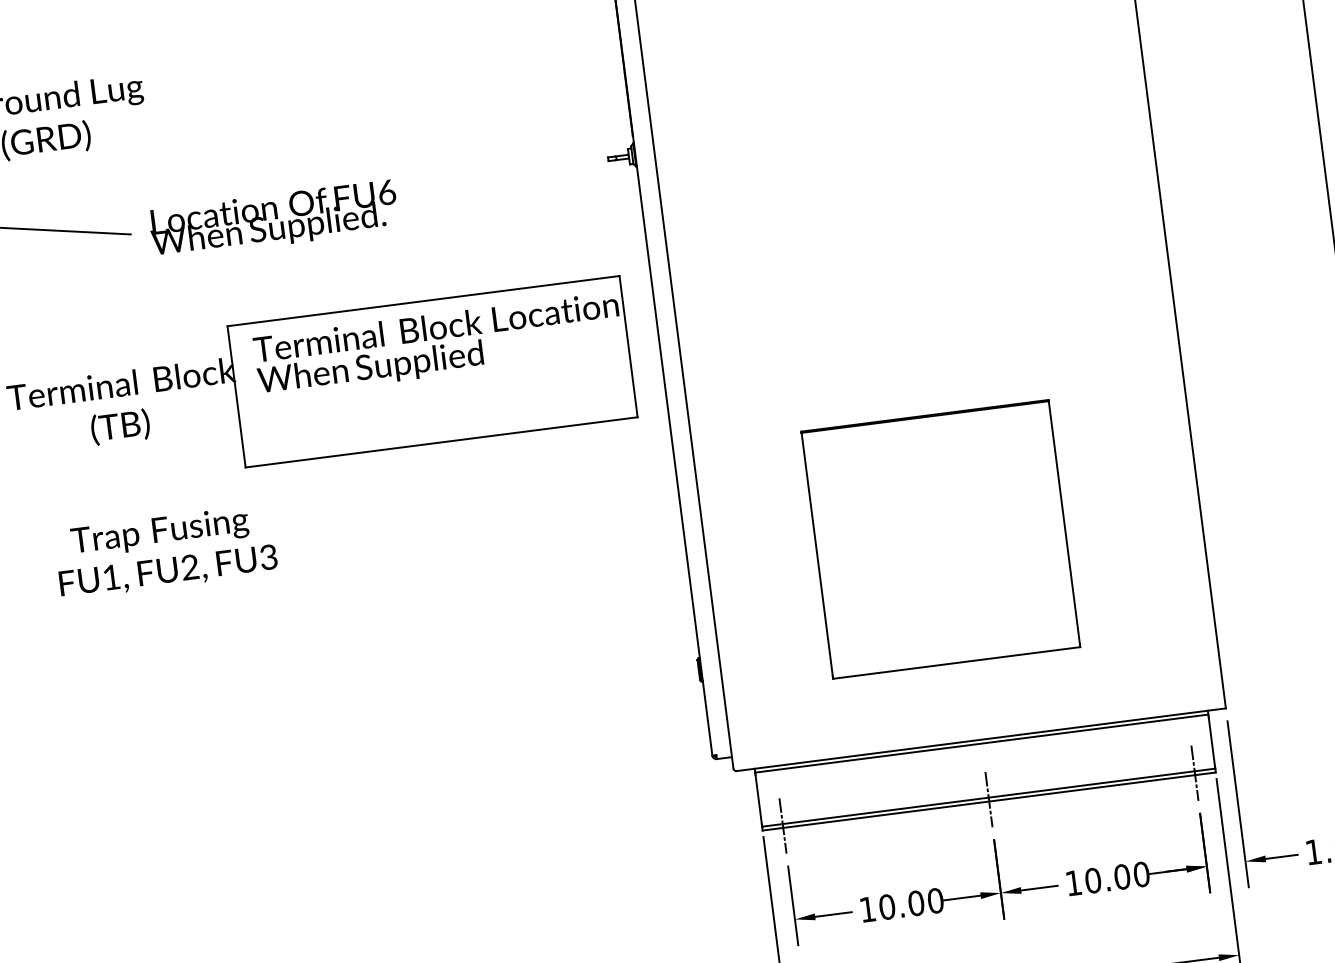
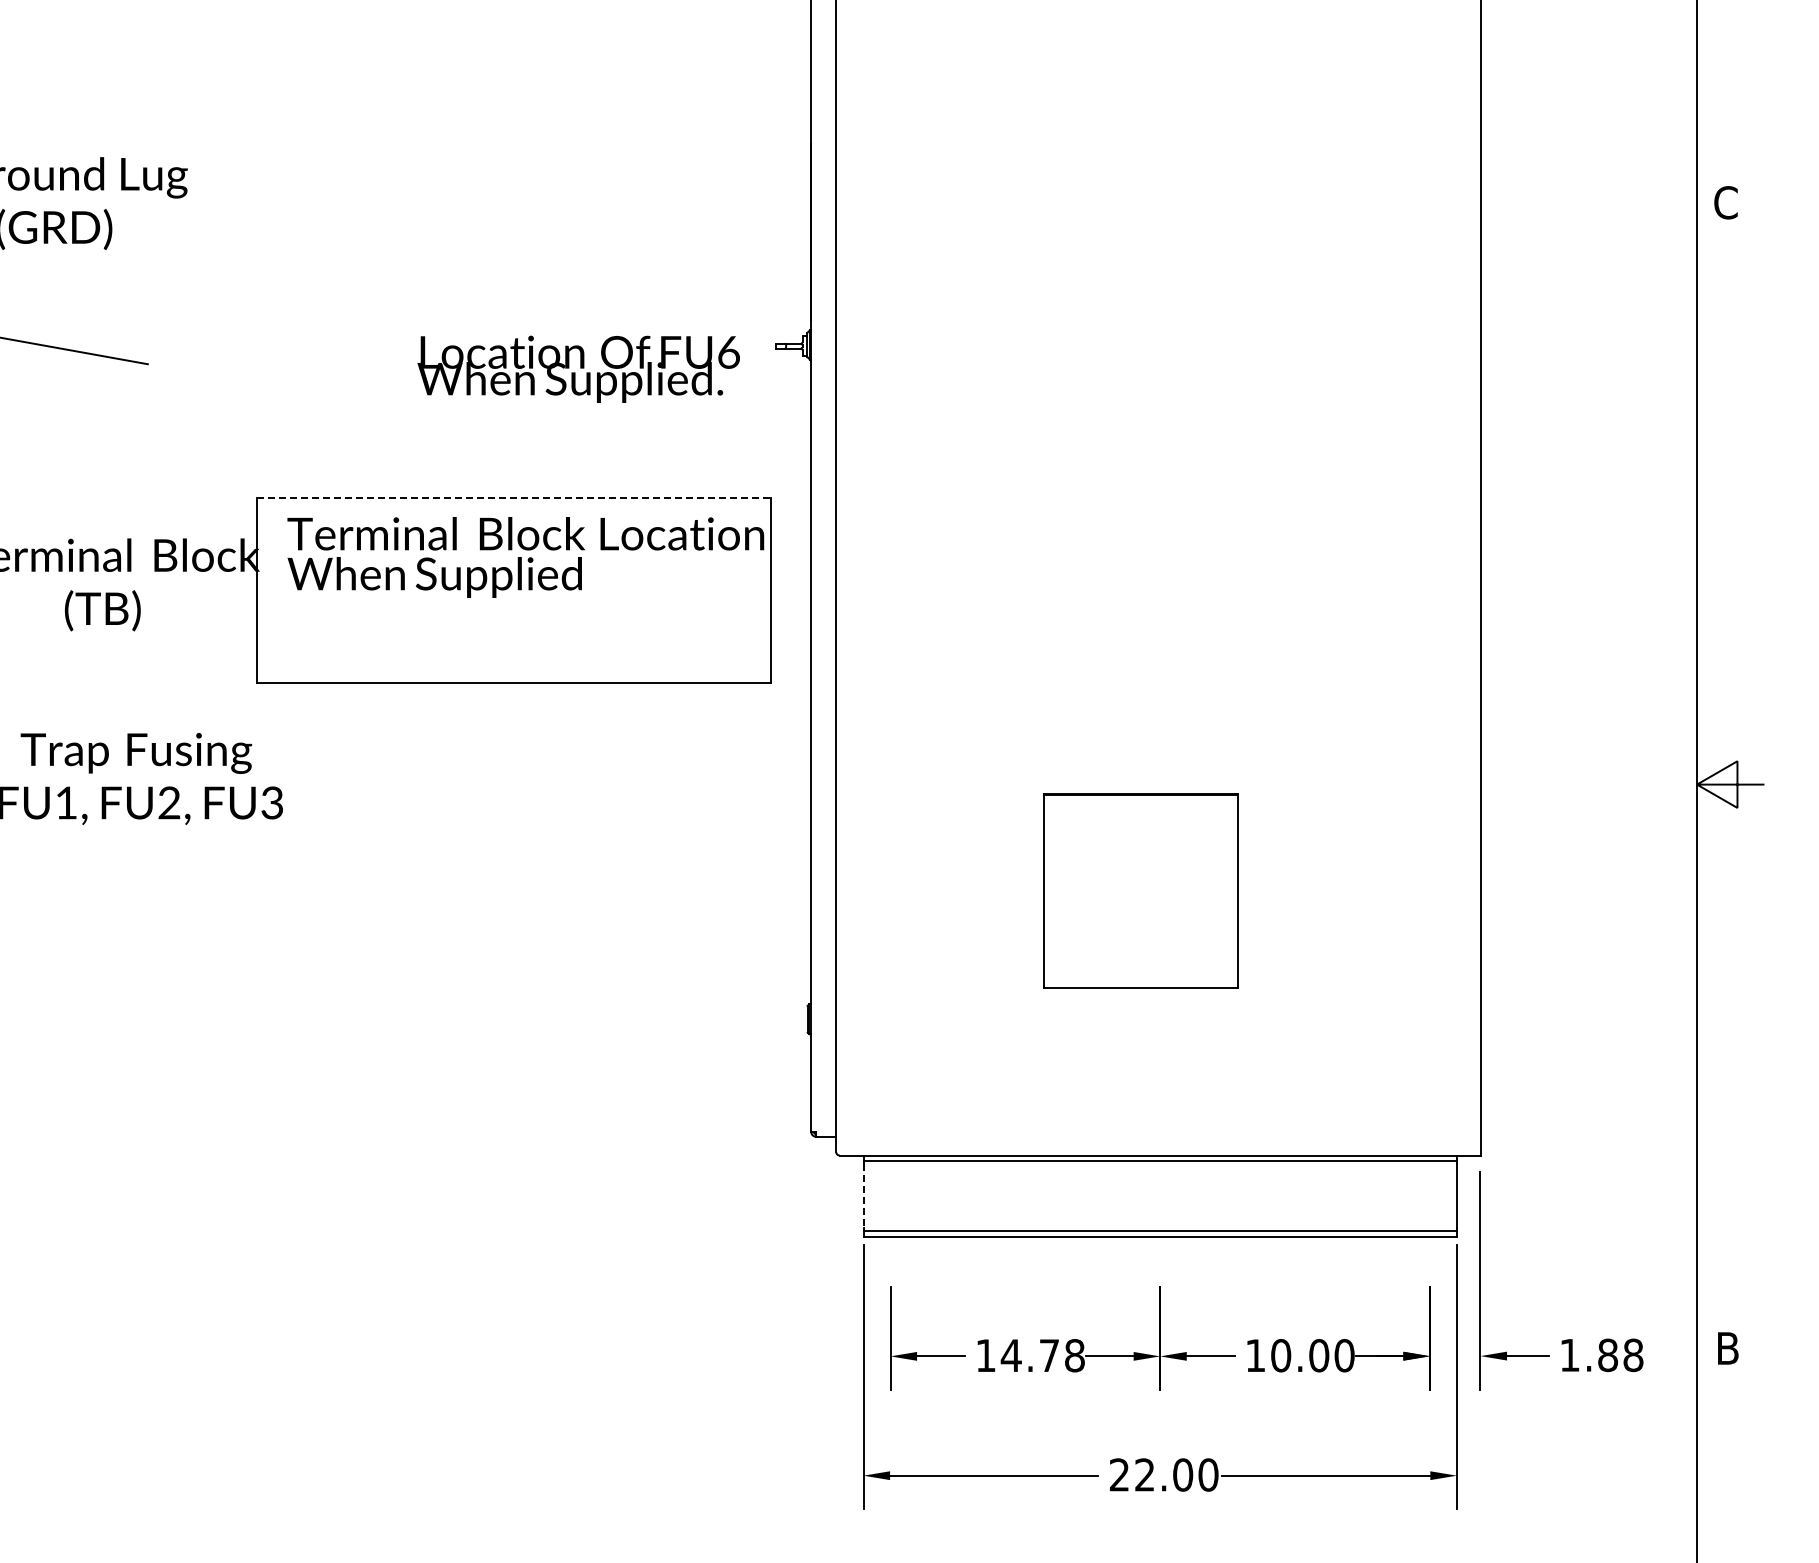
text: (273, 219) -> (578, 368), moved
line: (423, 301) -> (514, 498), solid -> dashed
part: (940, 539) -> (1140, 890), size x0.6
line: (1194, 772) -> (1429, 1233), removed
line: (758, 799) -> (863, 1196), solid -> dashed
line: (989, 799) -> (1160, 1233), removed
line: (782, 825) -> (890, 1233), removed
text: (910, 903) -> (1042, 1355), 10.00 -> 14.78

